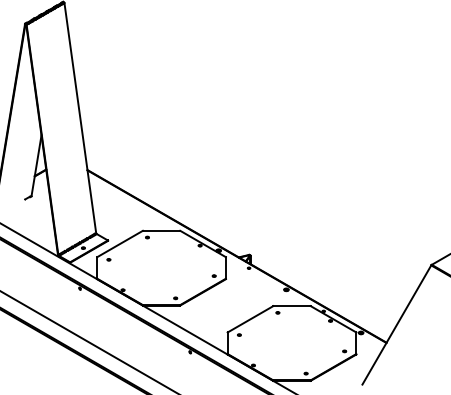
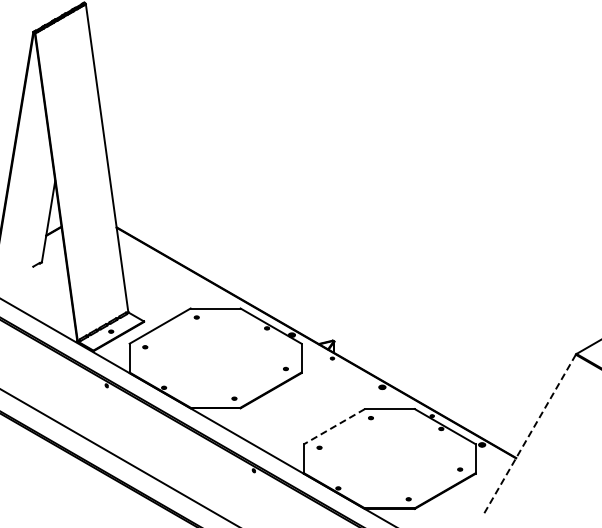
line: (249, 319) -> (333, 426), solid -> dashed
line: (396, 325) -> (529, 434), solid -> dashed

